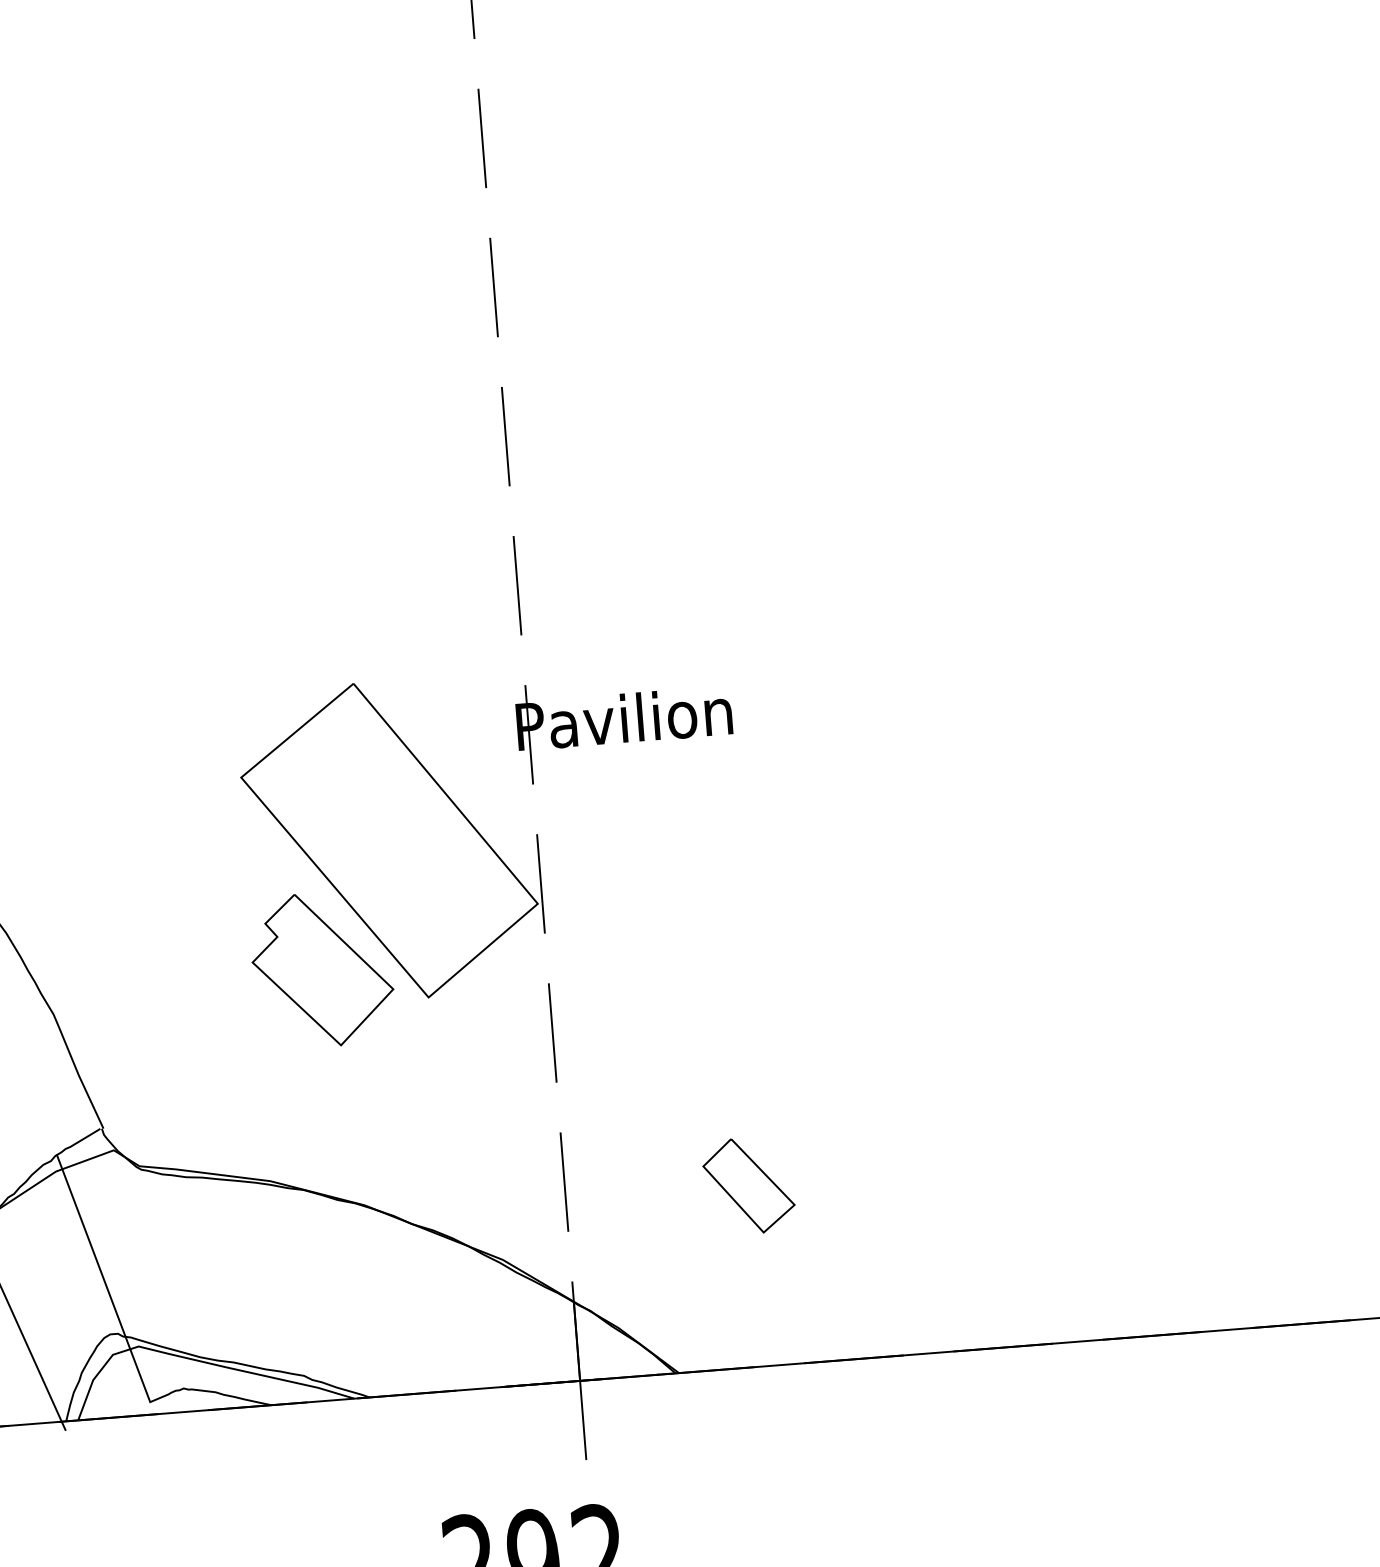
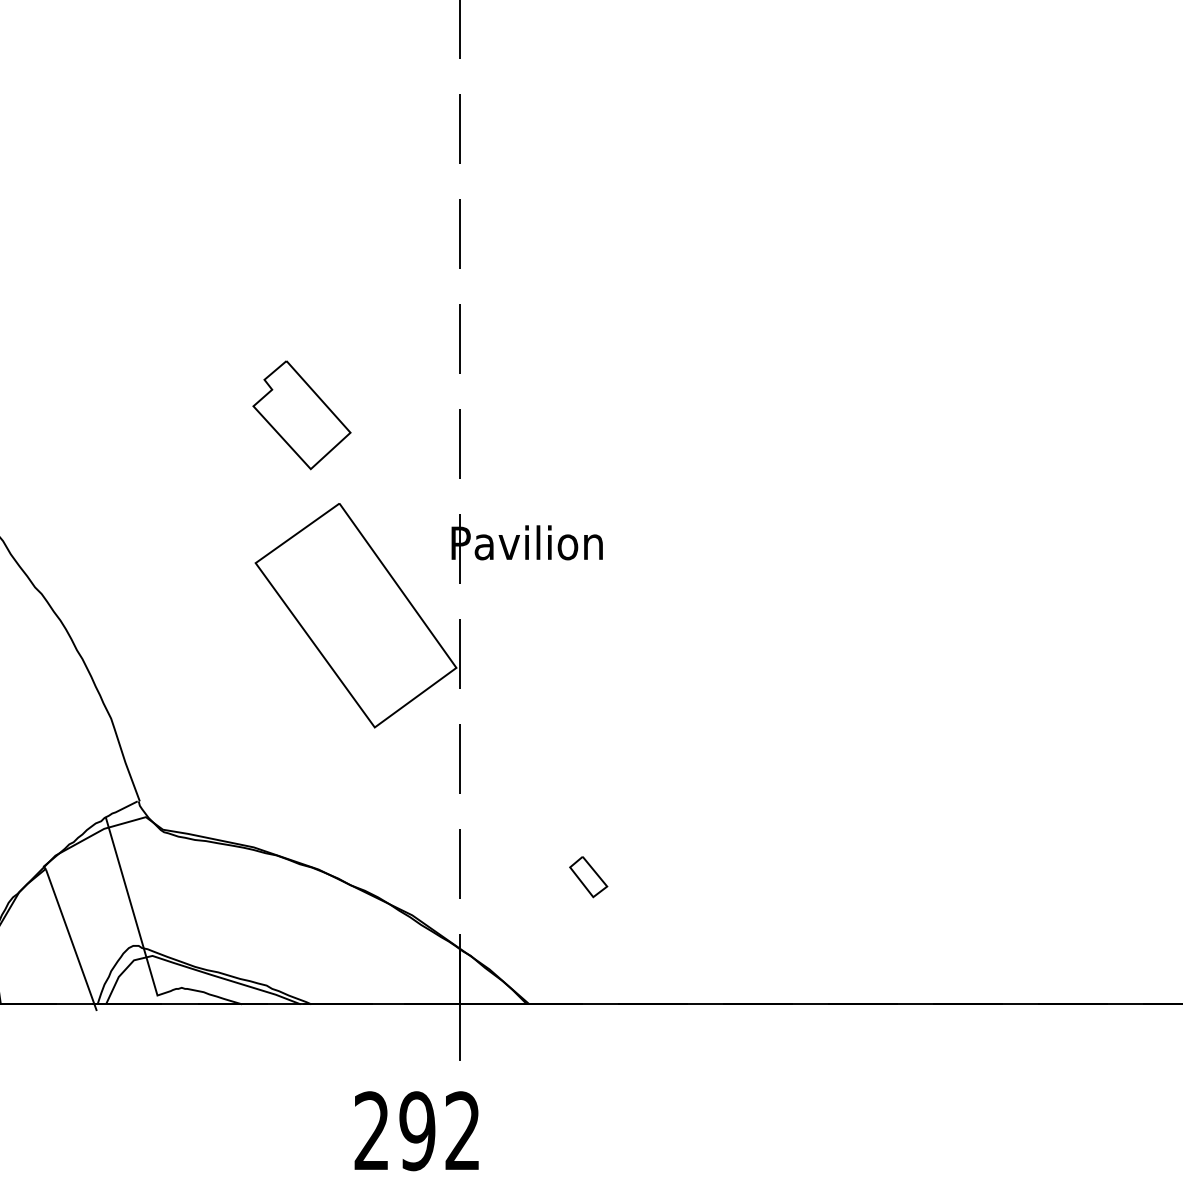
part: (321, 970) -> (301, 415), moved
part: (748, 1185) -> (588, 876), size x0.6

